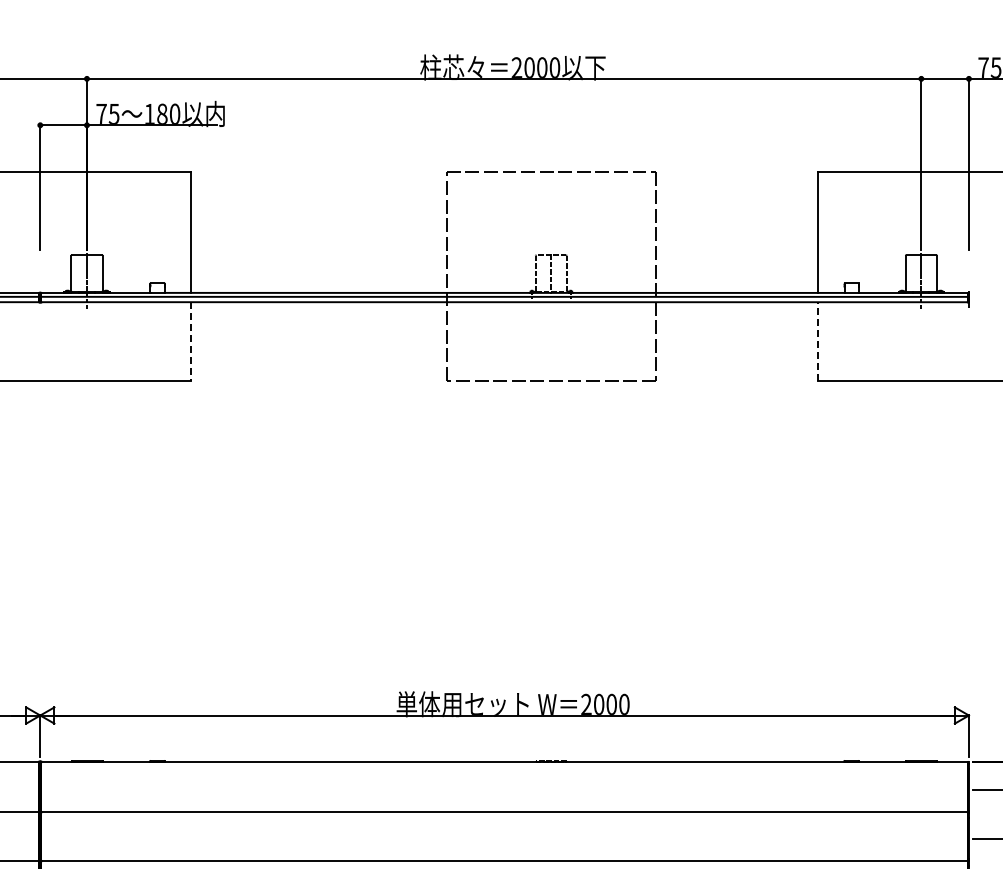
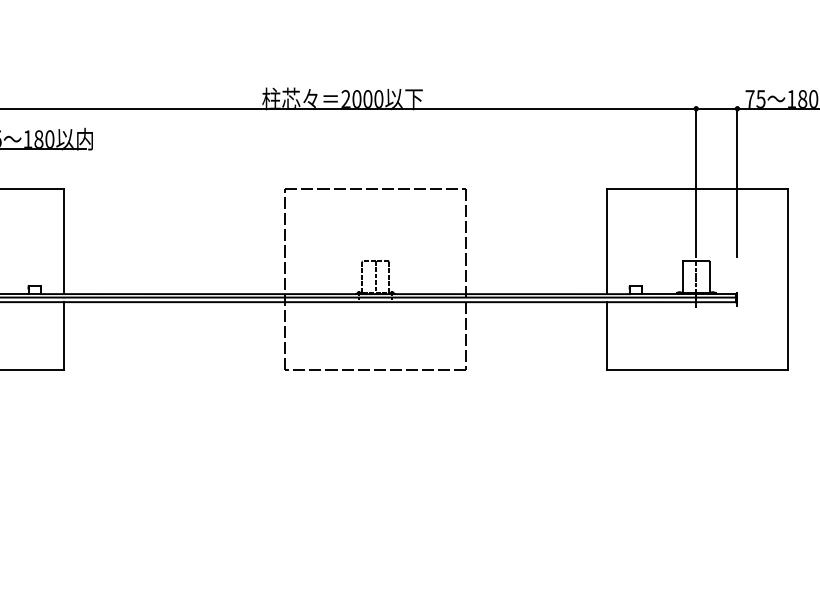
line: (818, 340) -> (607, 335), dashed -> solid
line: (191, 341) -> (64, 336), dashed -> solid

